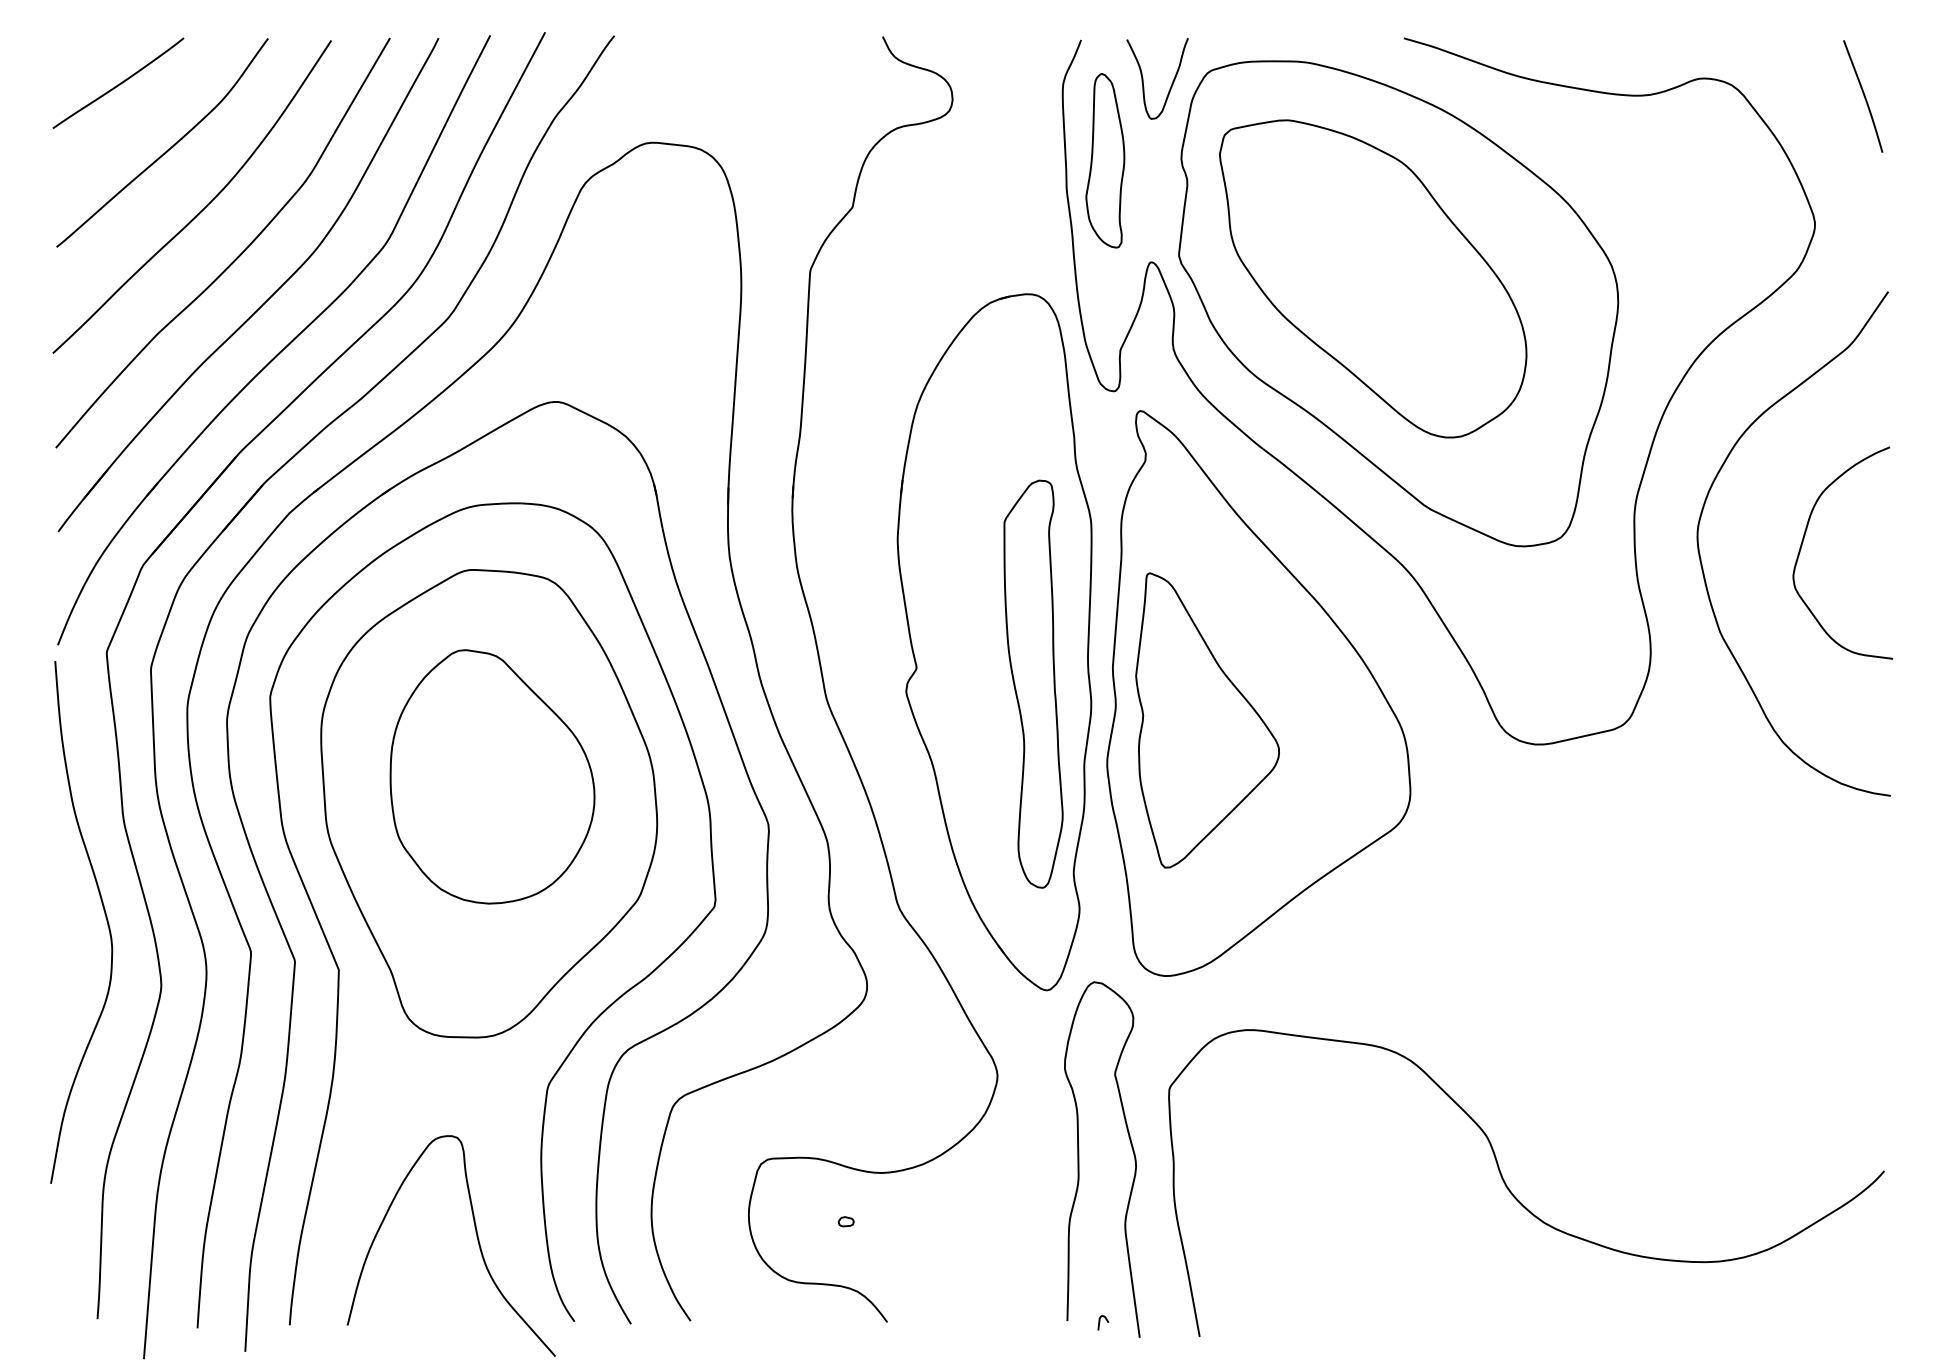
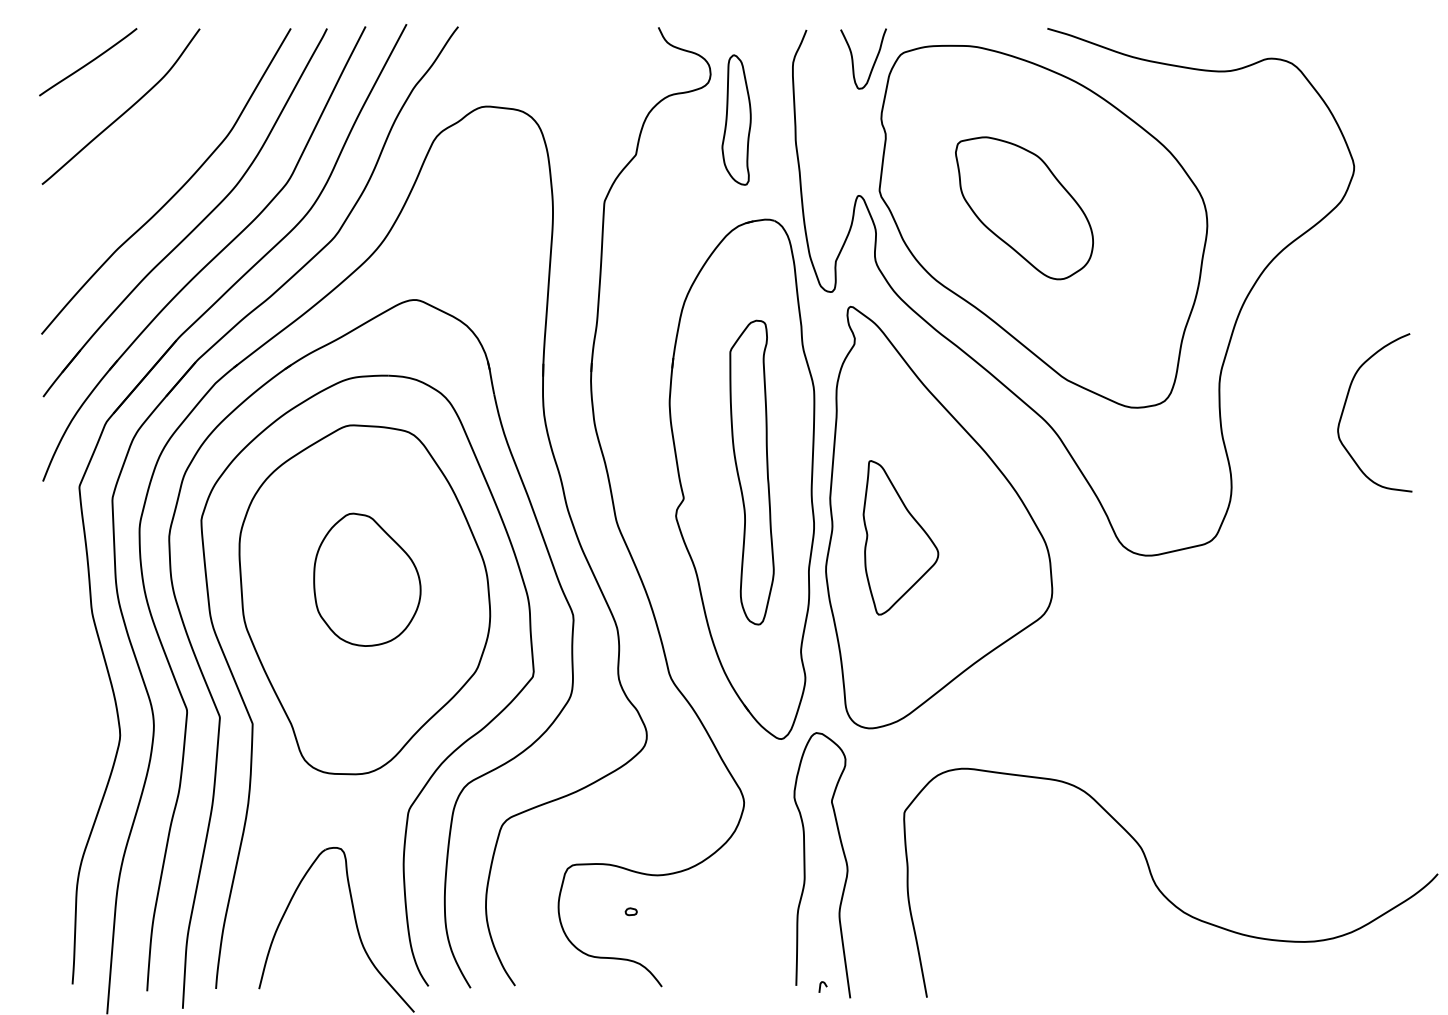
curve: (1863, 95) -> (1390, 71), removed
part: (1105, 160) -> (736, 119), moved
curve: (203, 208) -> (151, 155), removed
part: (1373, 279) -> (1024, 208), size x0.6
curve: (1702, 563) -> (1270, 420), removed
part: (1032, 684) -> (751, 472), moved
part: (1207, 720) -> (900, 537), size x0.7
part: (492, 776) -> (367, 579), size x0.7
curve: (104, 914) -> (77, 682), removed
curve: (1512, 1191) -> (1160, 889), moved

